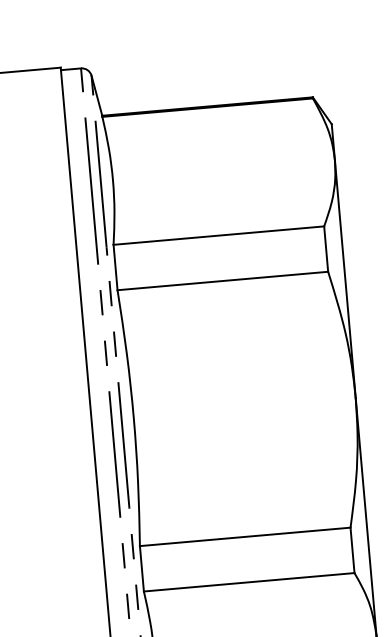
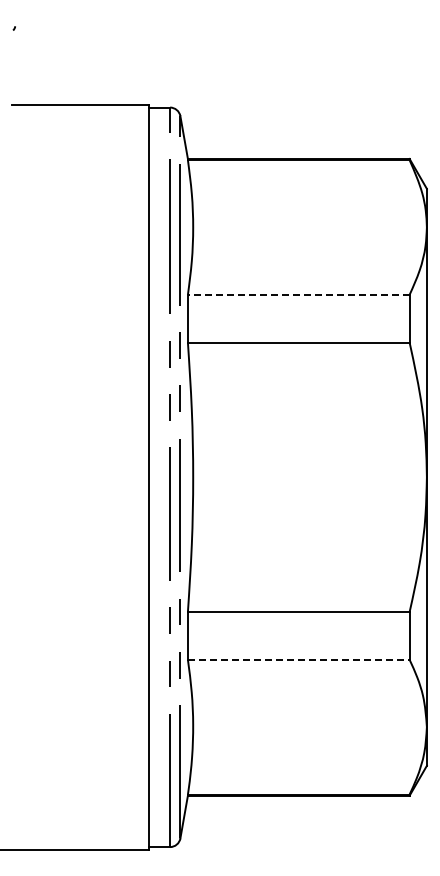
line: (218, 235) -> (298, 294), solid -> dashed
line: (248, 582) -> (298, 659), solid -> dashed

